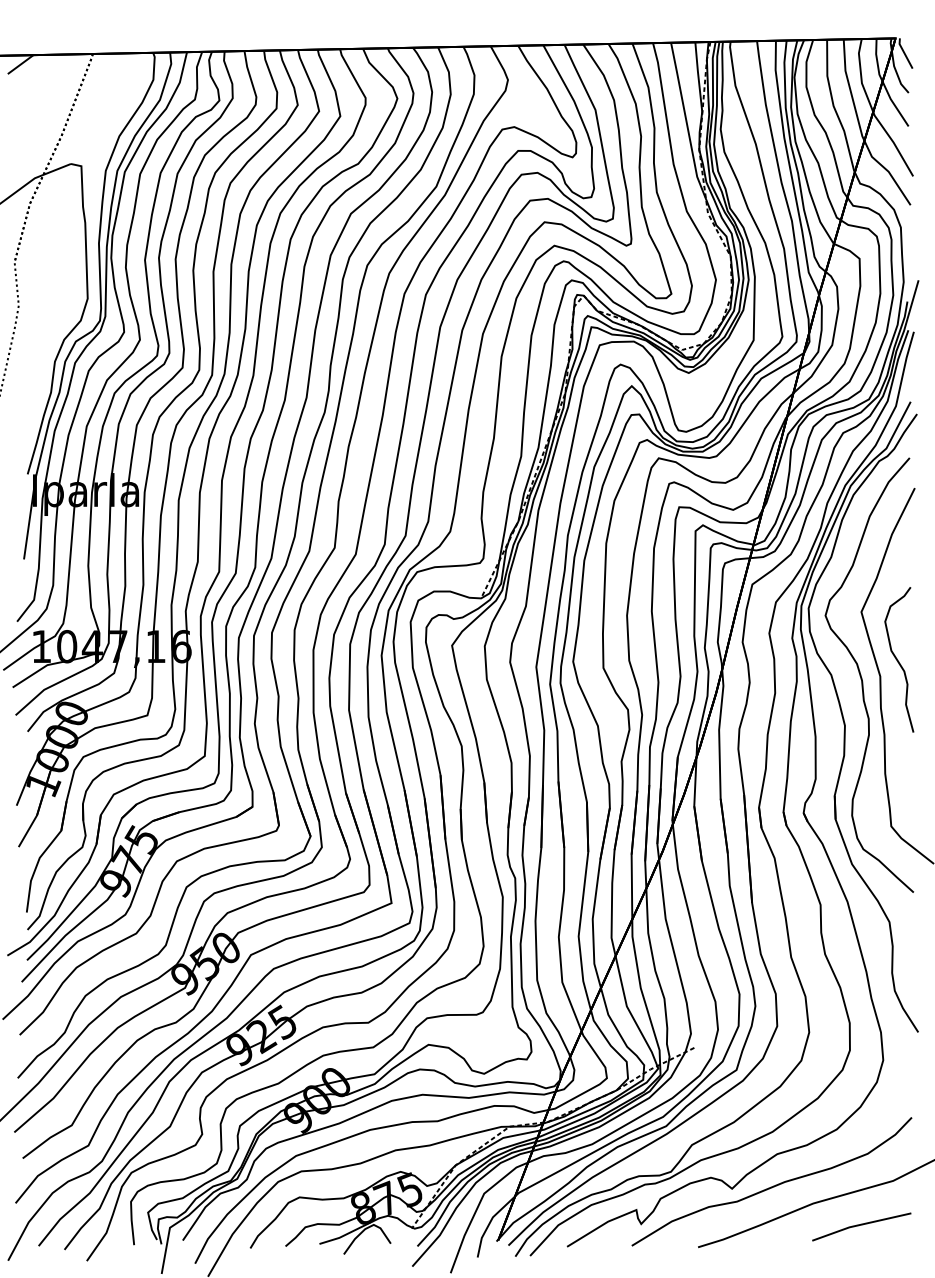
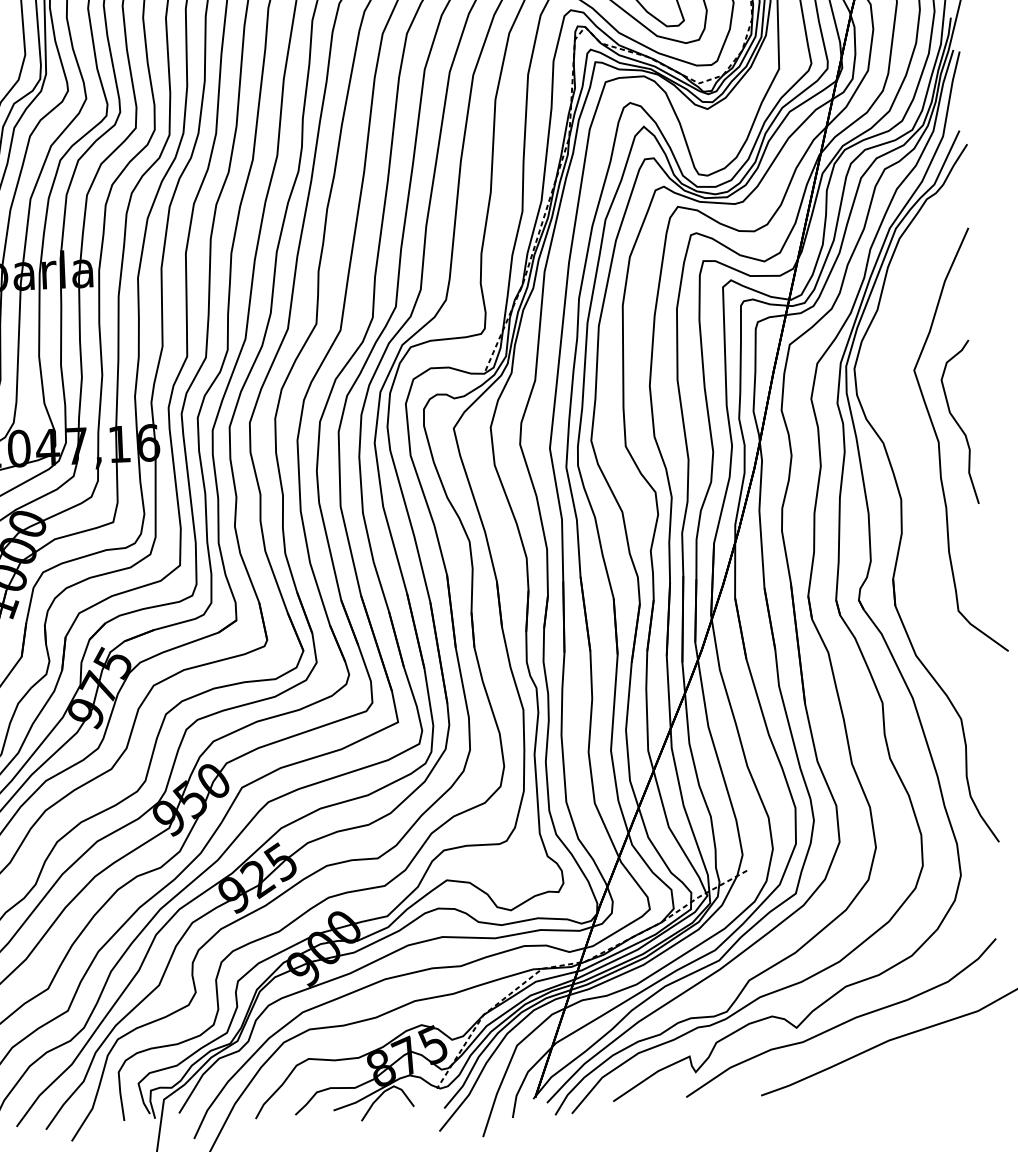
curve: (862, 677) -> (918, 444), removed
line: (861, 1225) -> (944, 1062), removed

